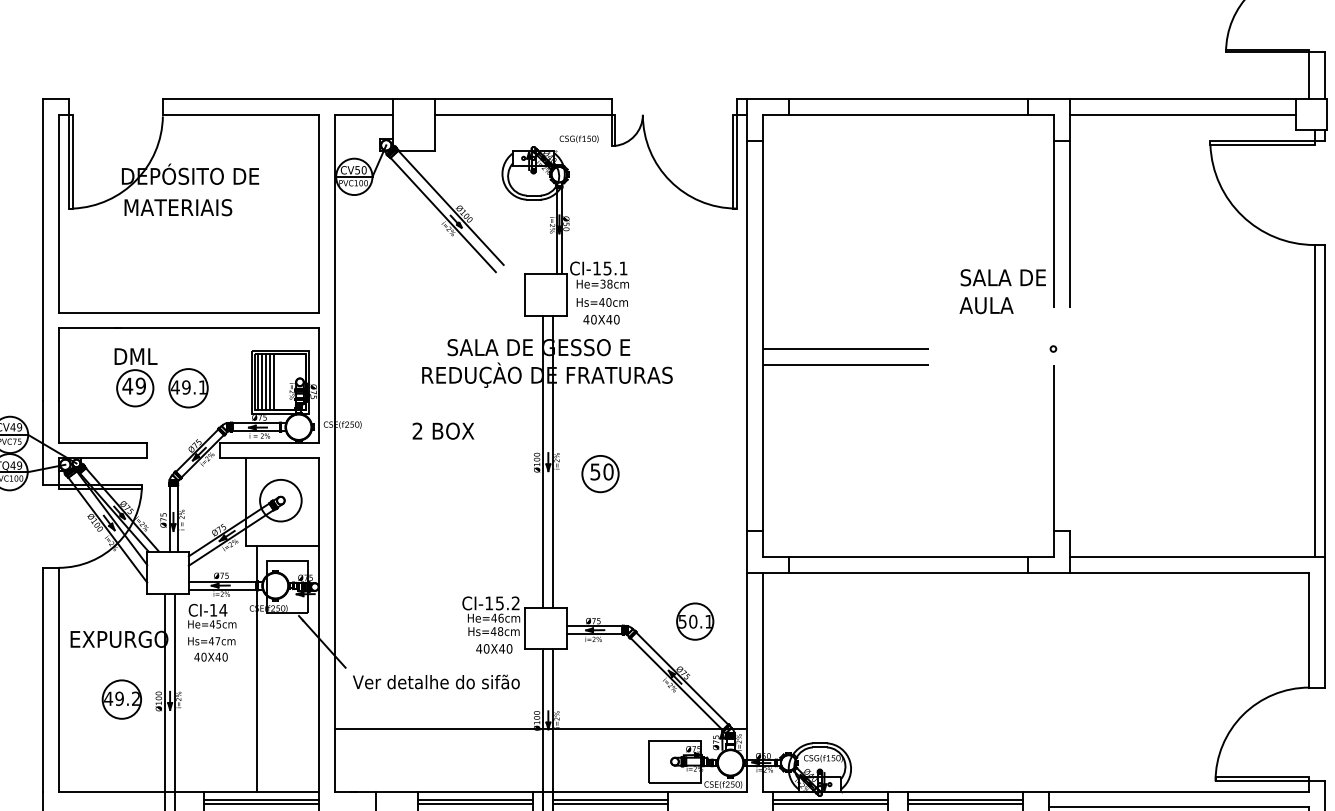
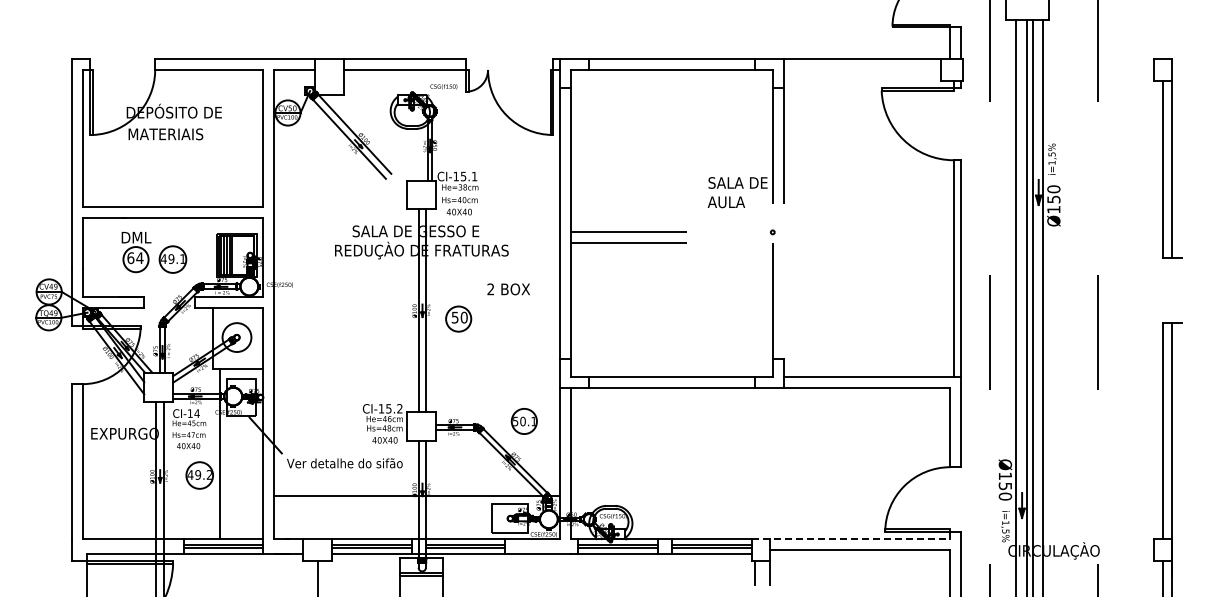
line: (1182, 114) -> (862, 69), removed
text: (134, 386) -> (135, 258), 49 -> 64
text: (443, 431) -> (508, 289), moved
part: (121, 699) -> (199, 475), moved
line: (1166, 791) -> (851, 539), solid -> dashed

